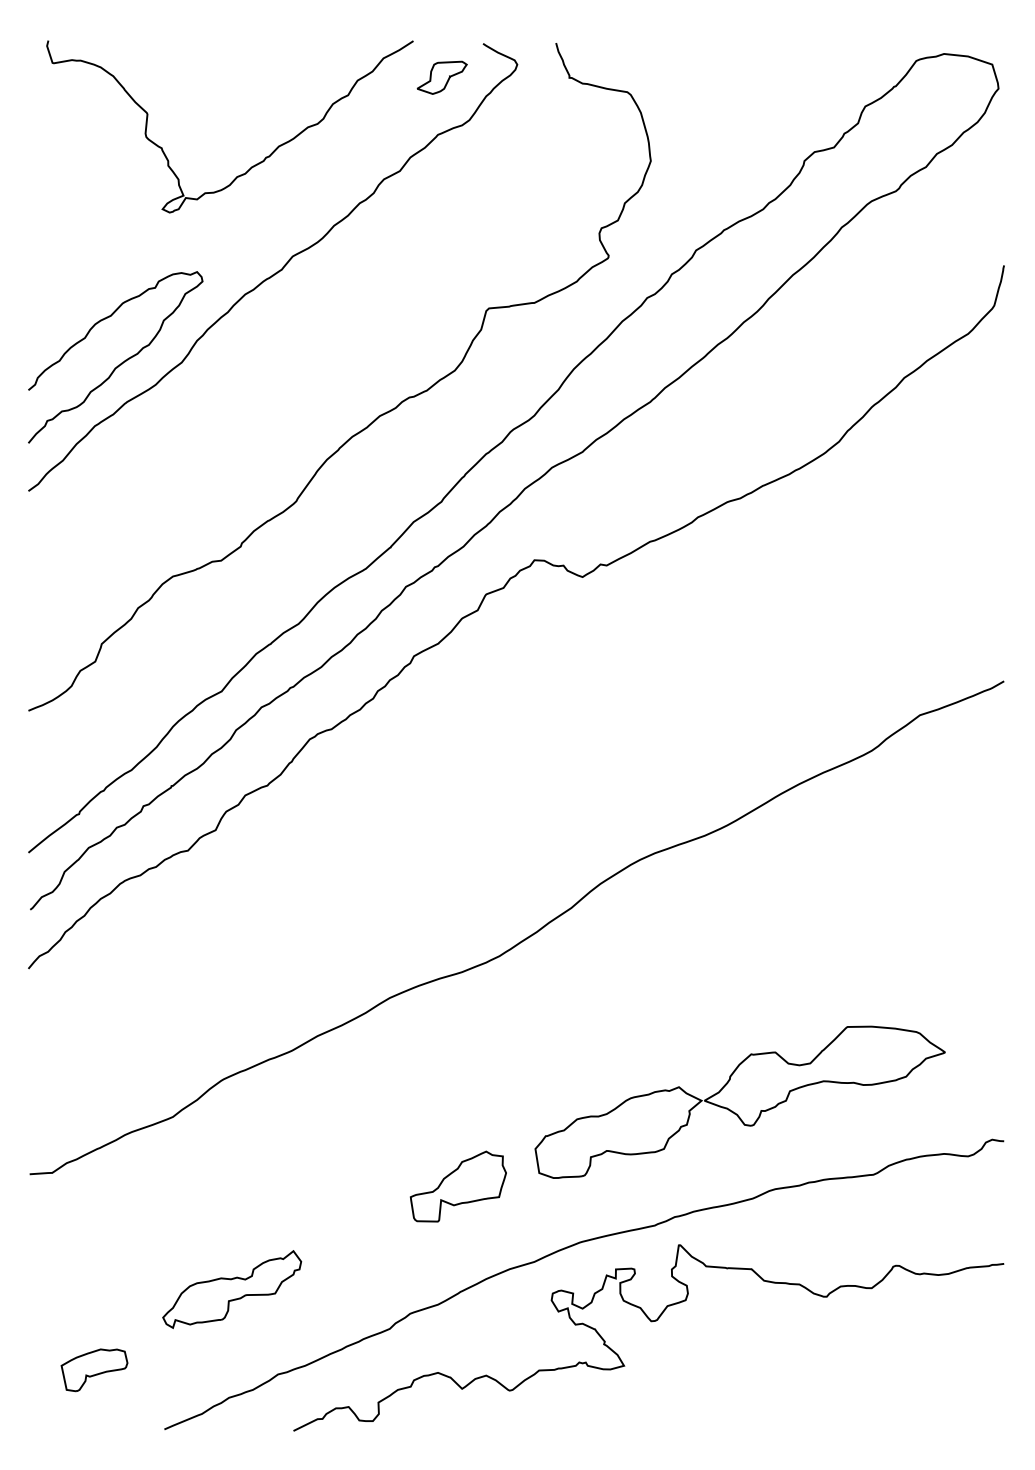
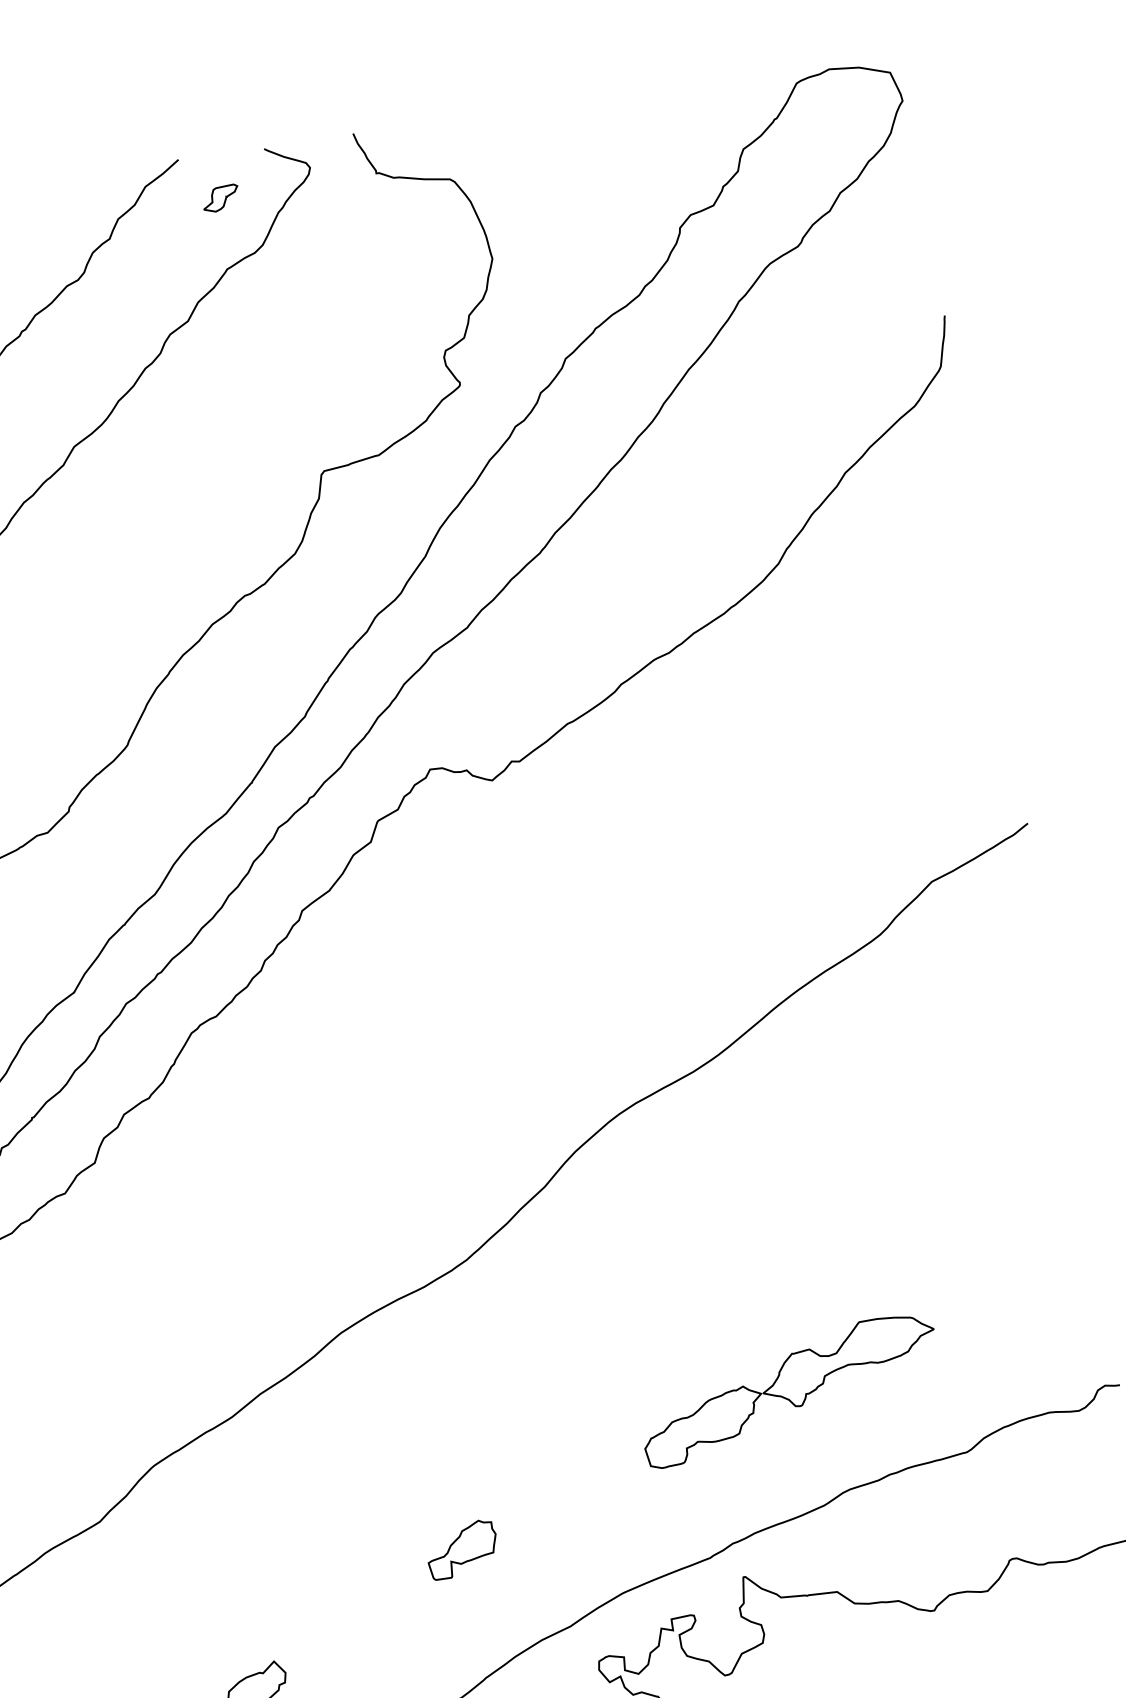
part: (441, 77) -> (220, 198), size x0.6
part: (739, 1101) -> (788, 1389), size x0.6
part: (457, 1186) -> (461, 1549), size x0.6

